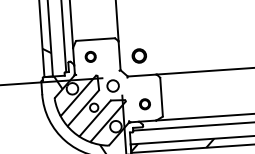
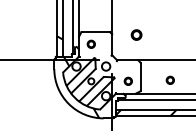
part: (139, 55) -> (136, 34), moved
part: (201, 97) -> (169, 79), added

